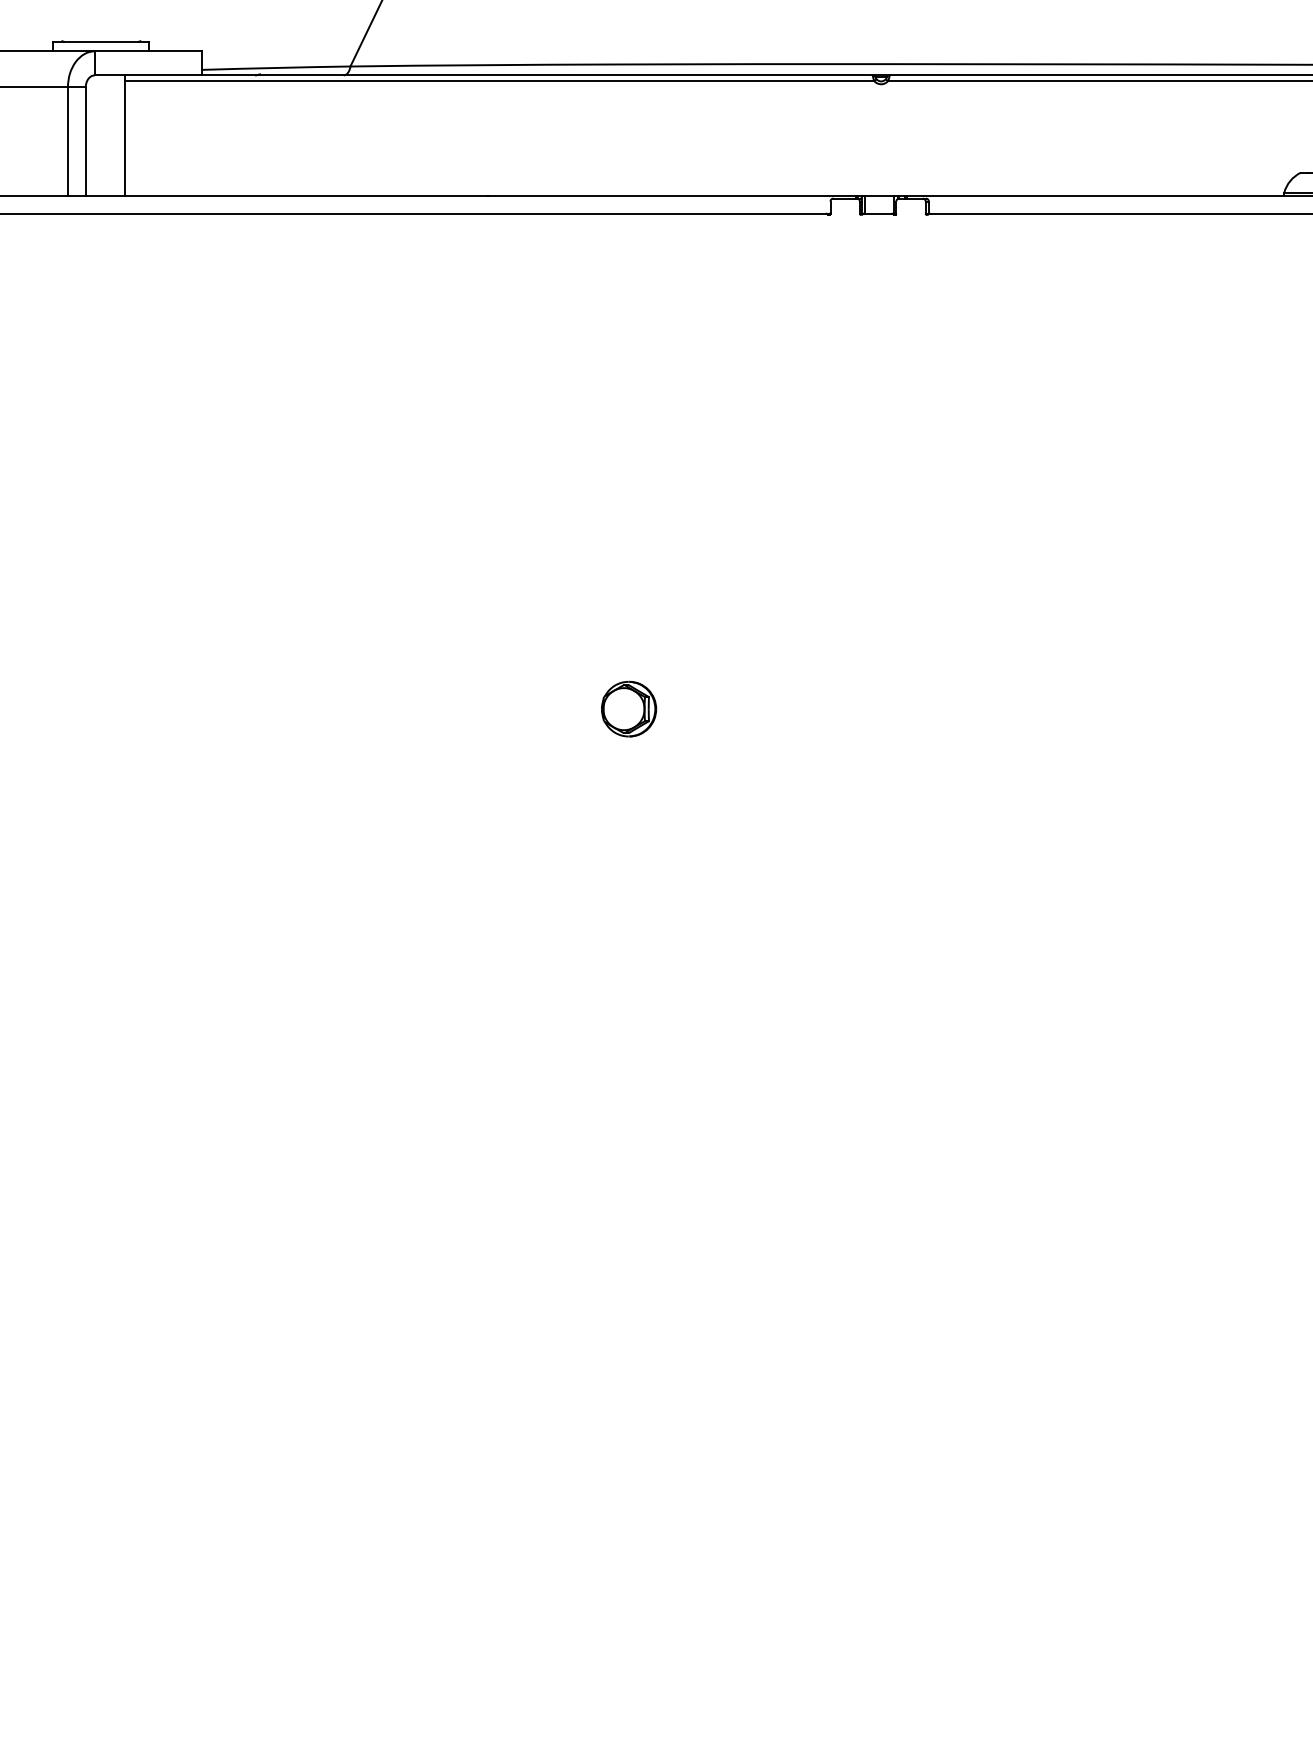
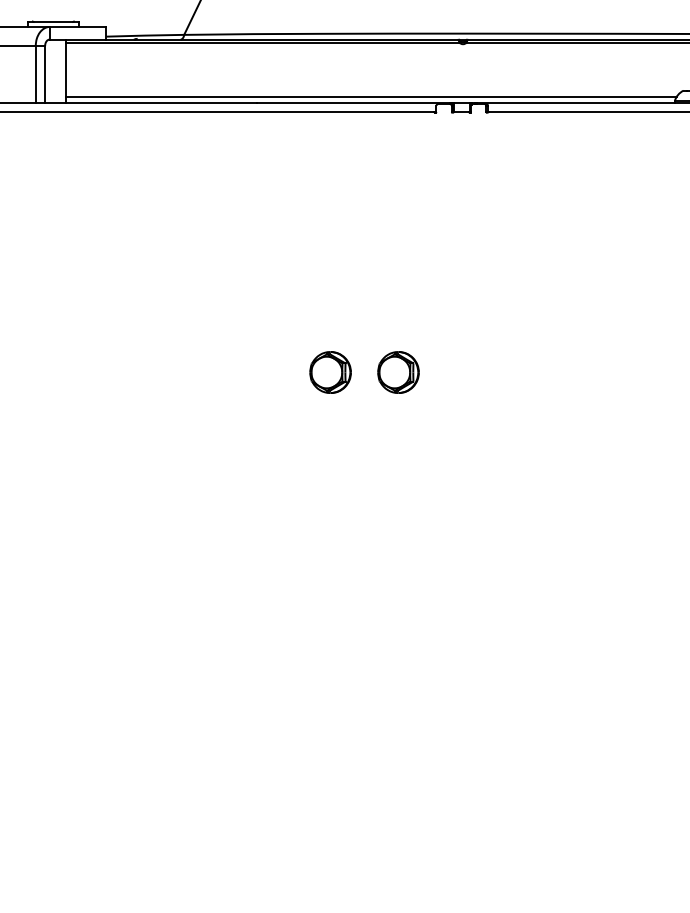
line: (705, 185) -> (370, 97), added
part: (628, 709) -> (330, 372), size x1.43
part: (758, 709) -> (398, 372), added

